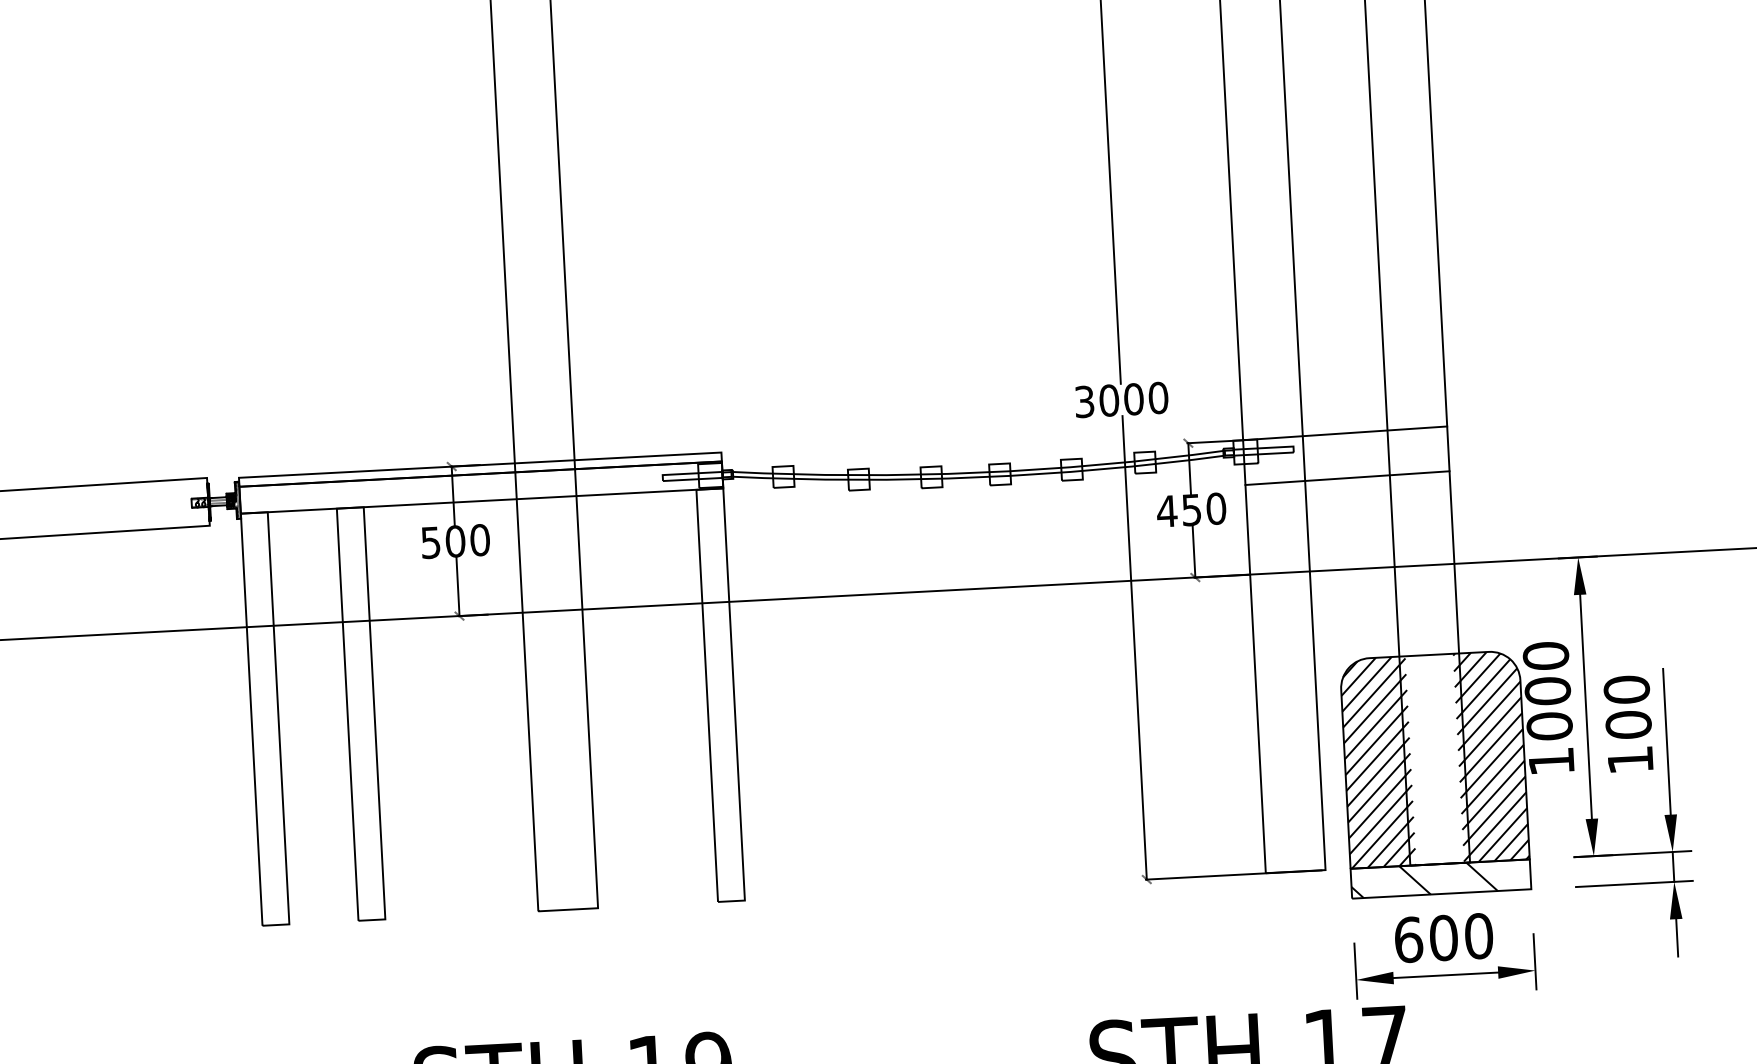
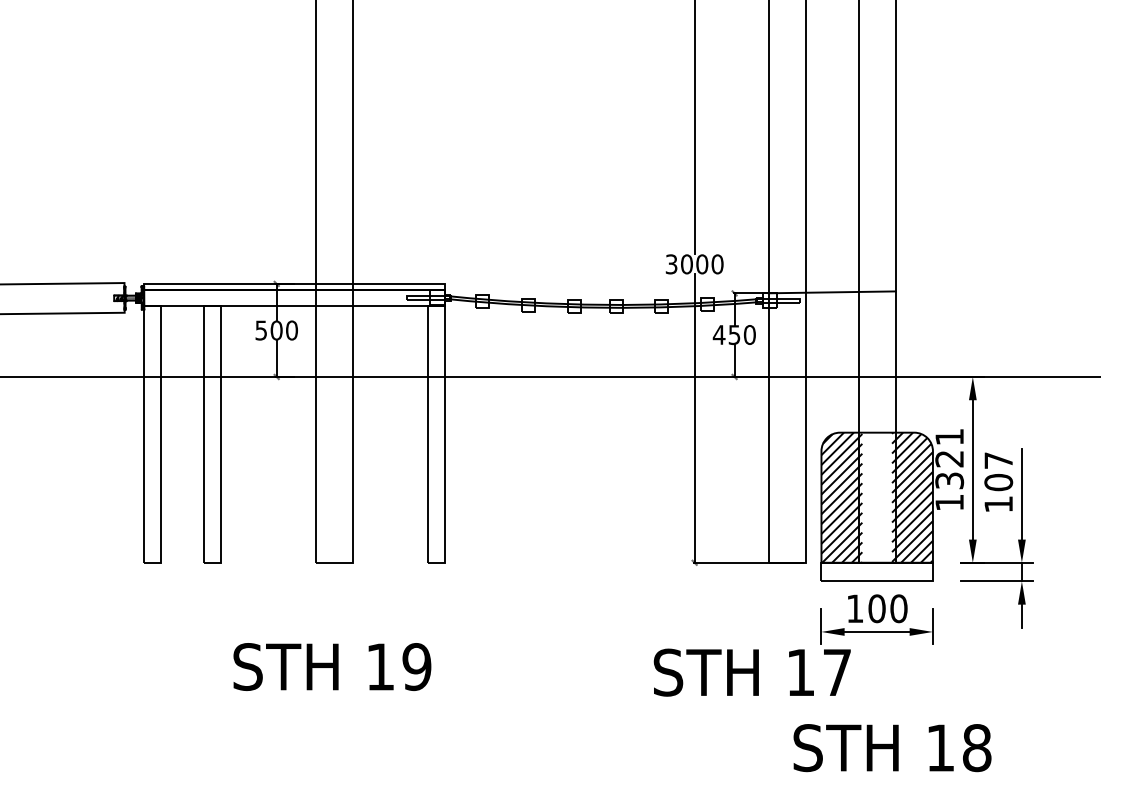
line: (1346, 478) -> (831, 320), removed
text: (1626, 689) -> (998, 460), 100 -> 107
text: (1547, 690) -> (949, 458), 1000 -> 1321
hatch: (1423, 879) -> (866, 571), removed
text: (1407, 939) -> (854, 608), 600 -> 100

